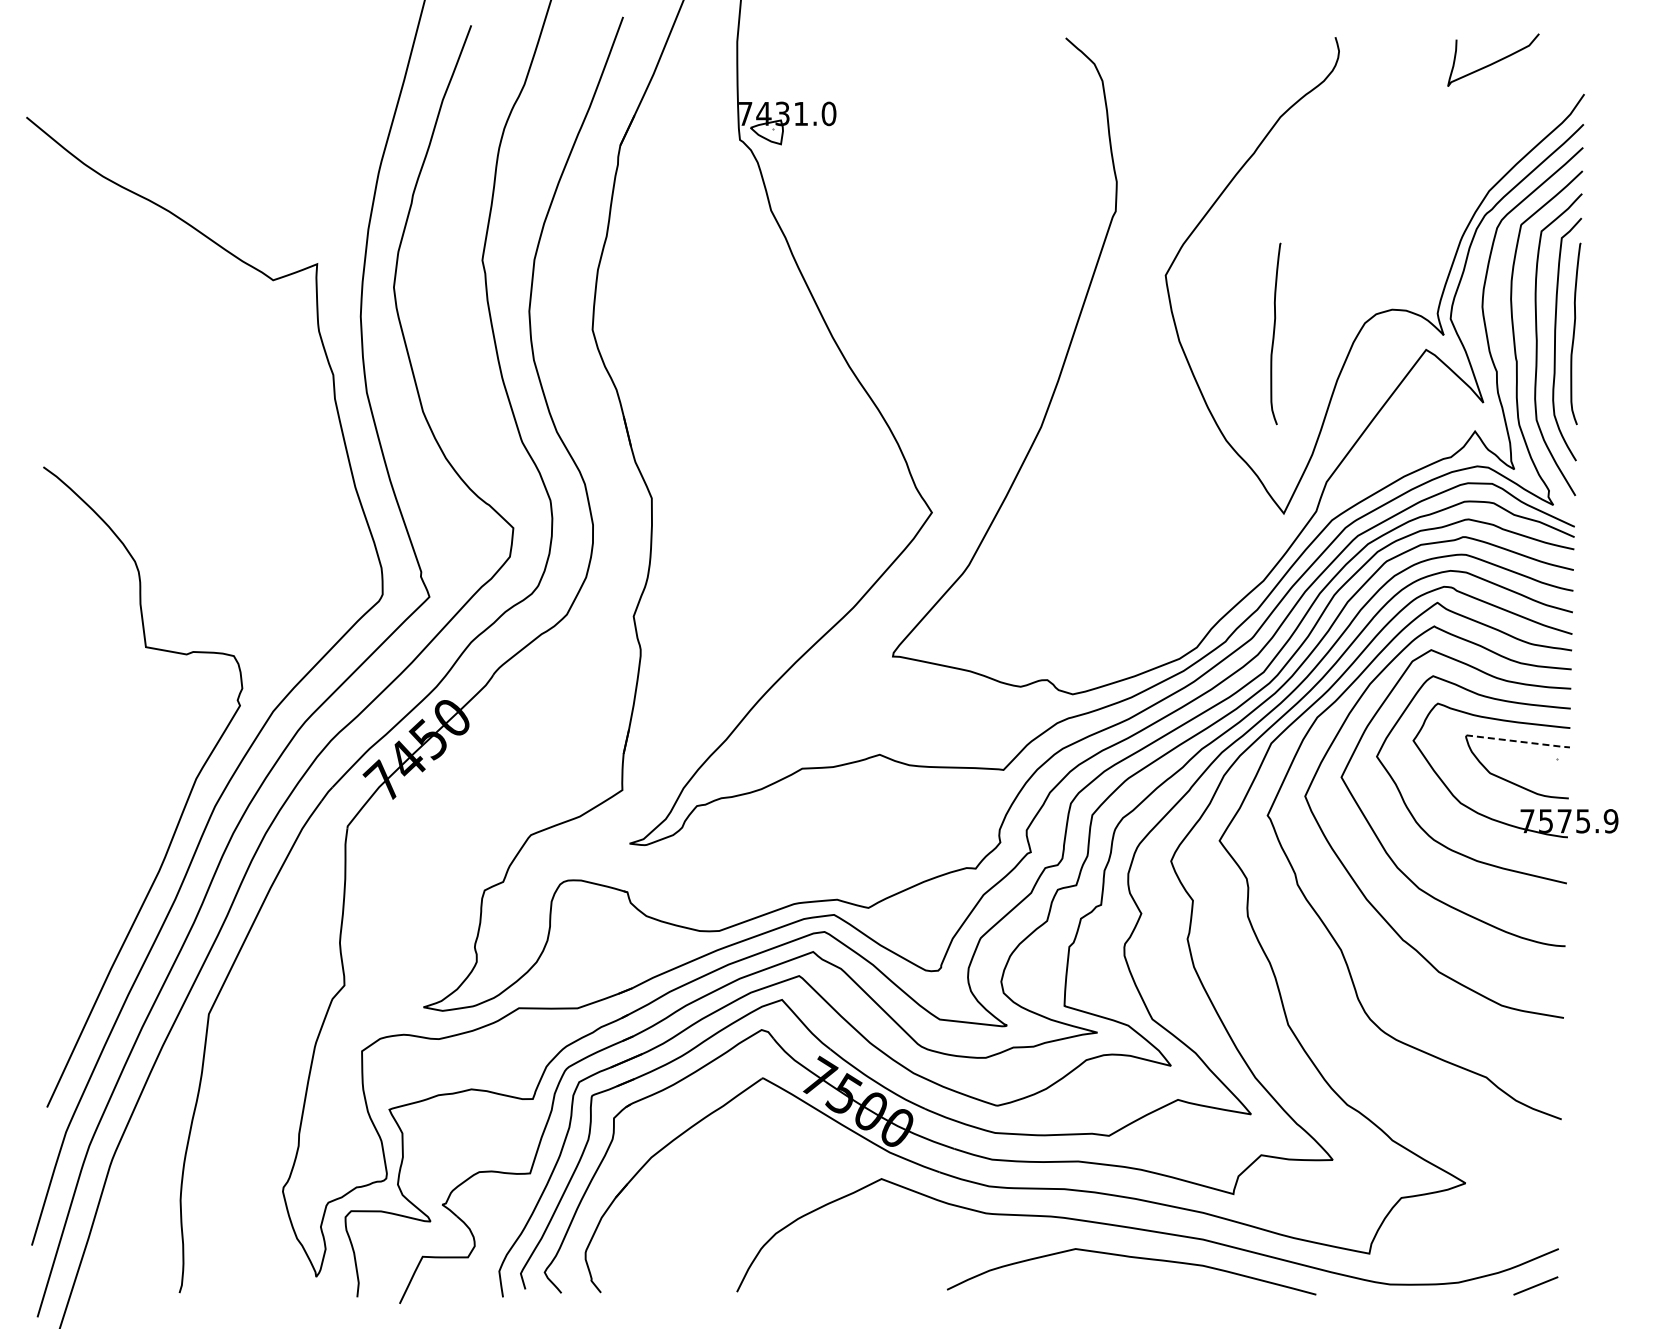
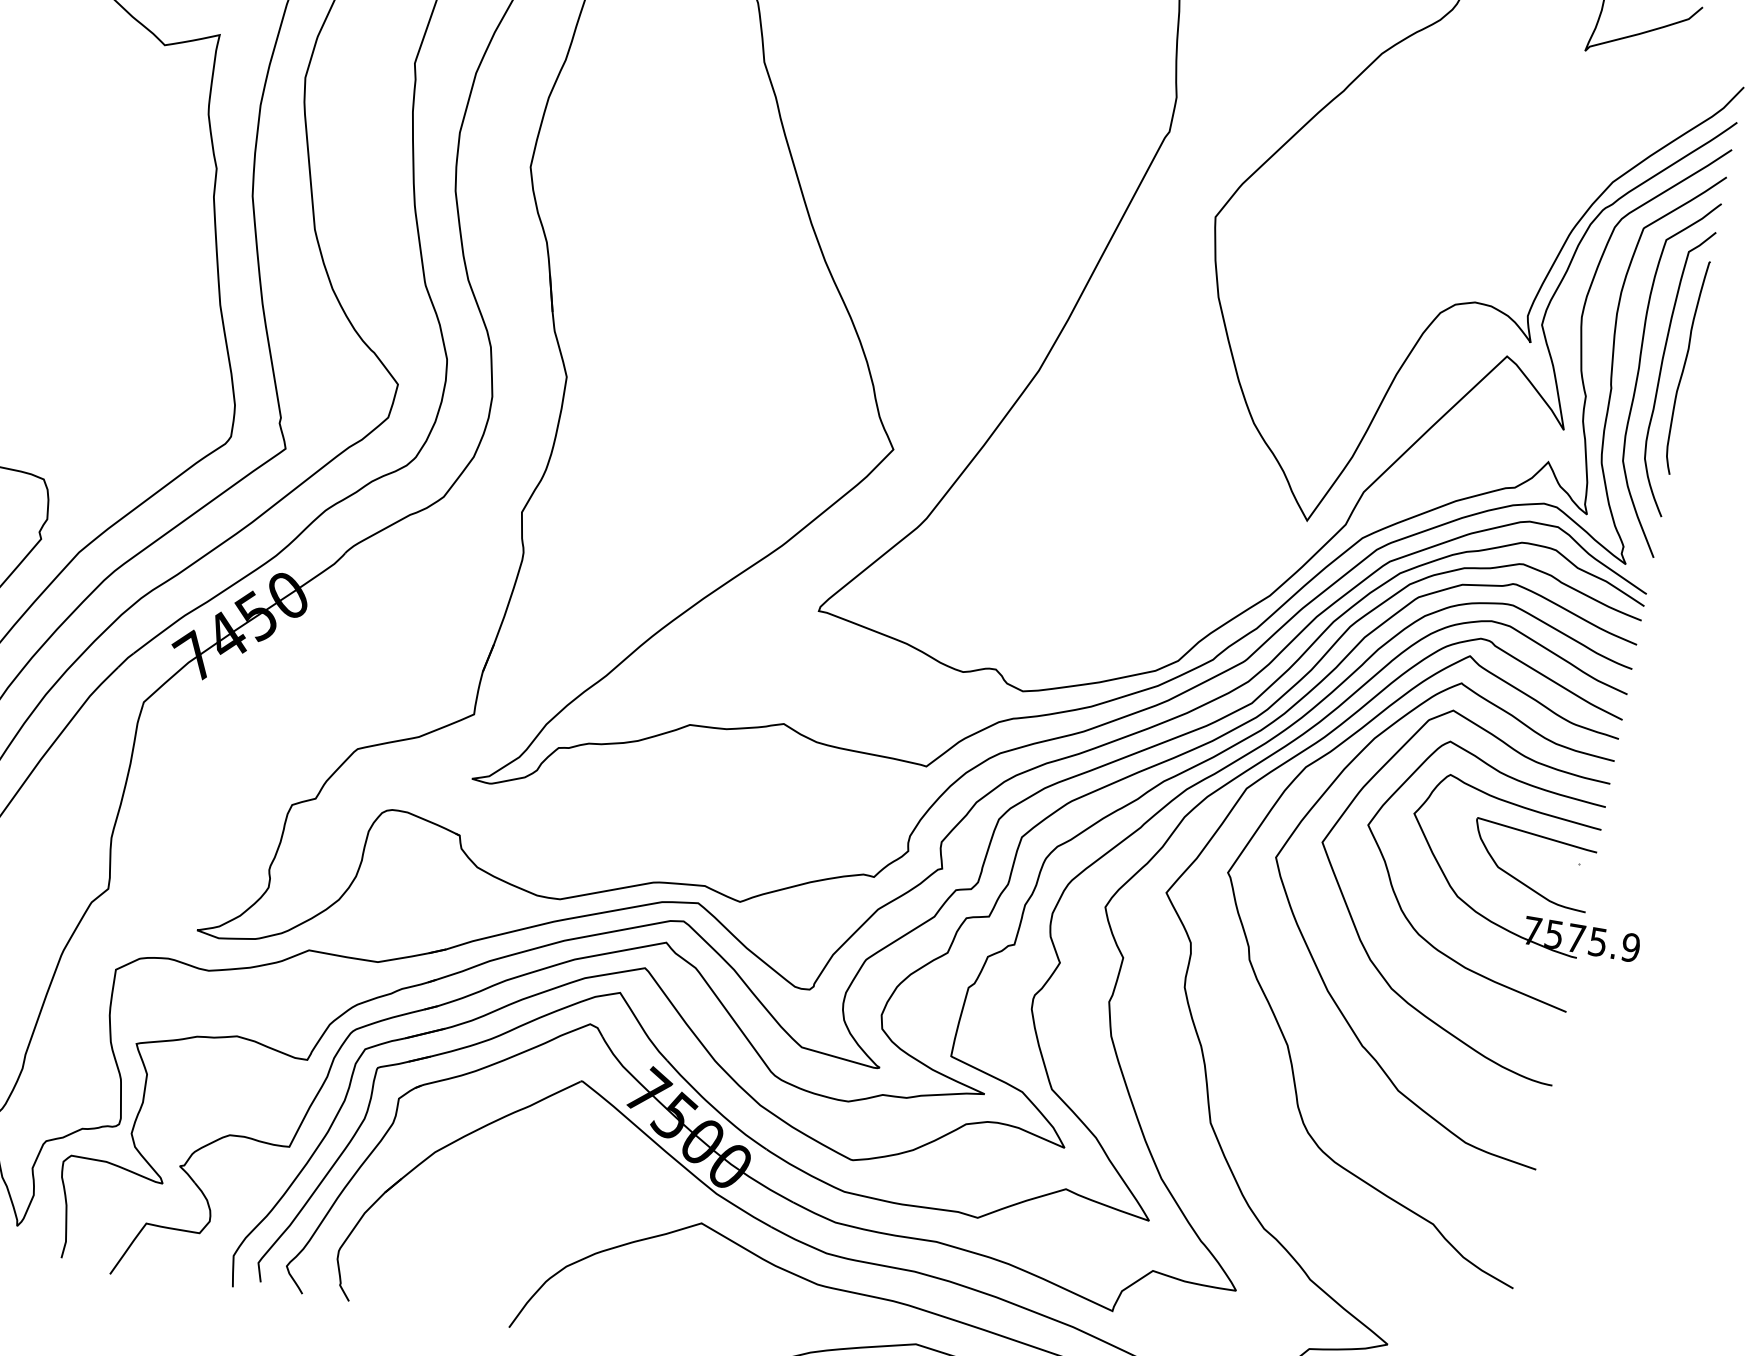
curve: (1274, 333) -> (1331, 307), removed
line: (1518, 741) -> (1537, 835), dashed -> solid

